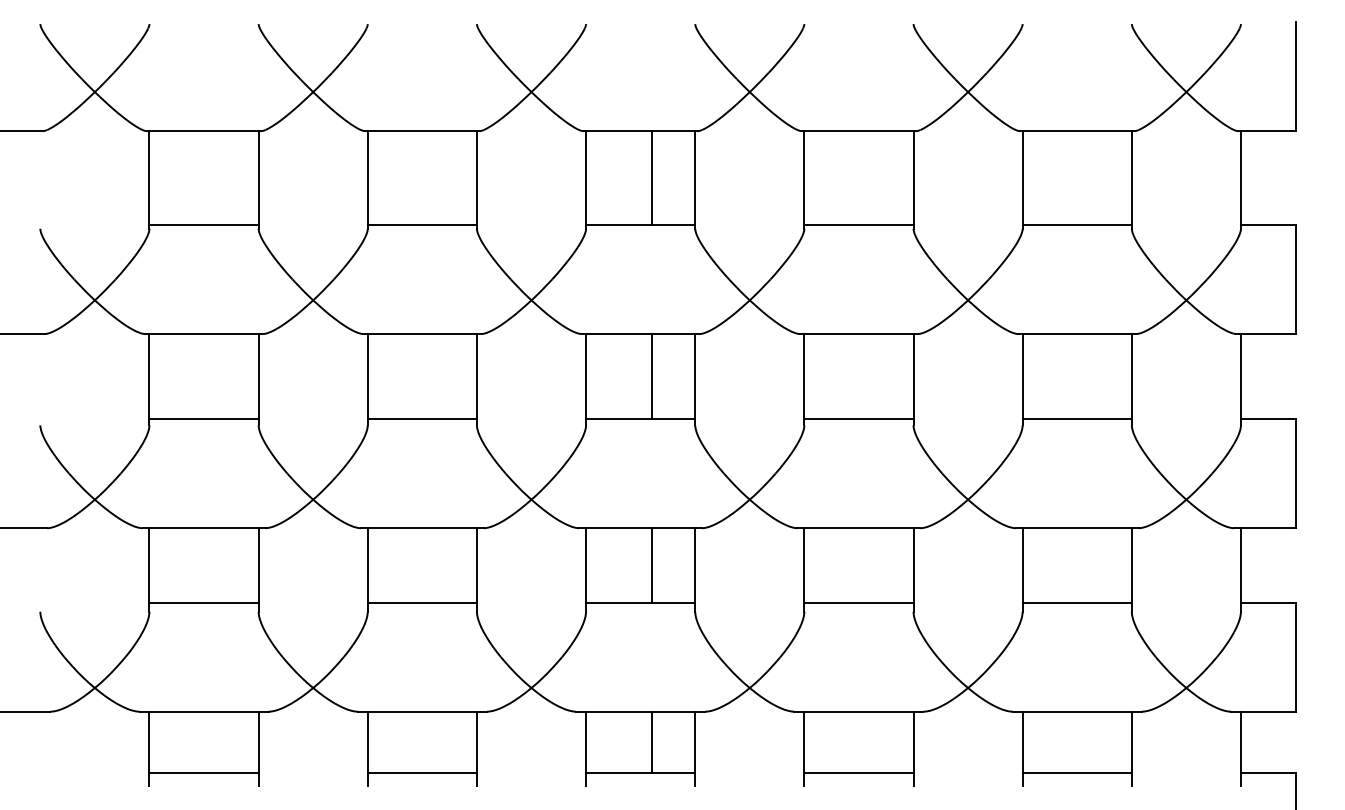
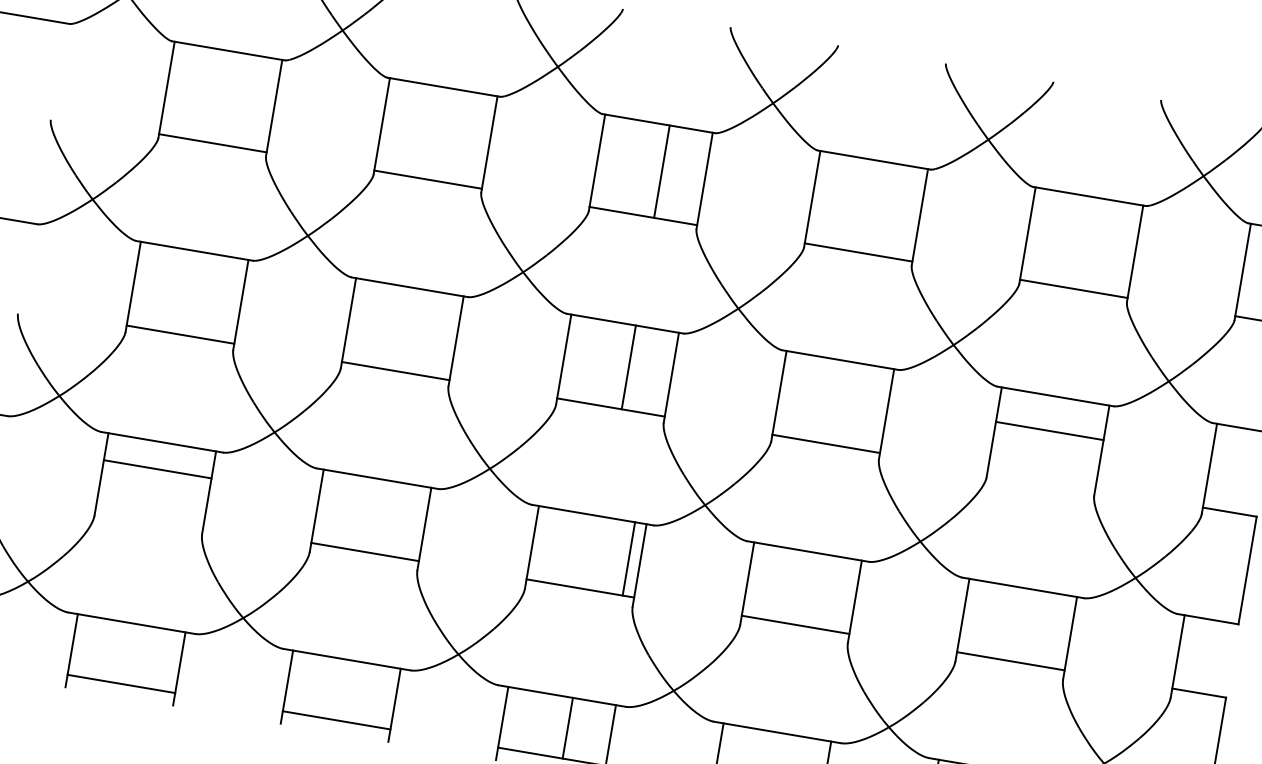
line: (1076, 419) -> (1049, 431), moved
line: (651, 565) -> (628, 559), moved
line: (203, 602) -> (157, 469), moved

